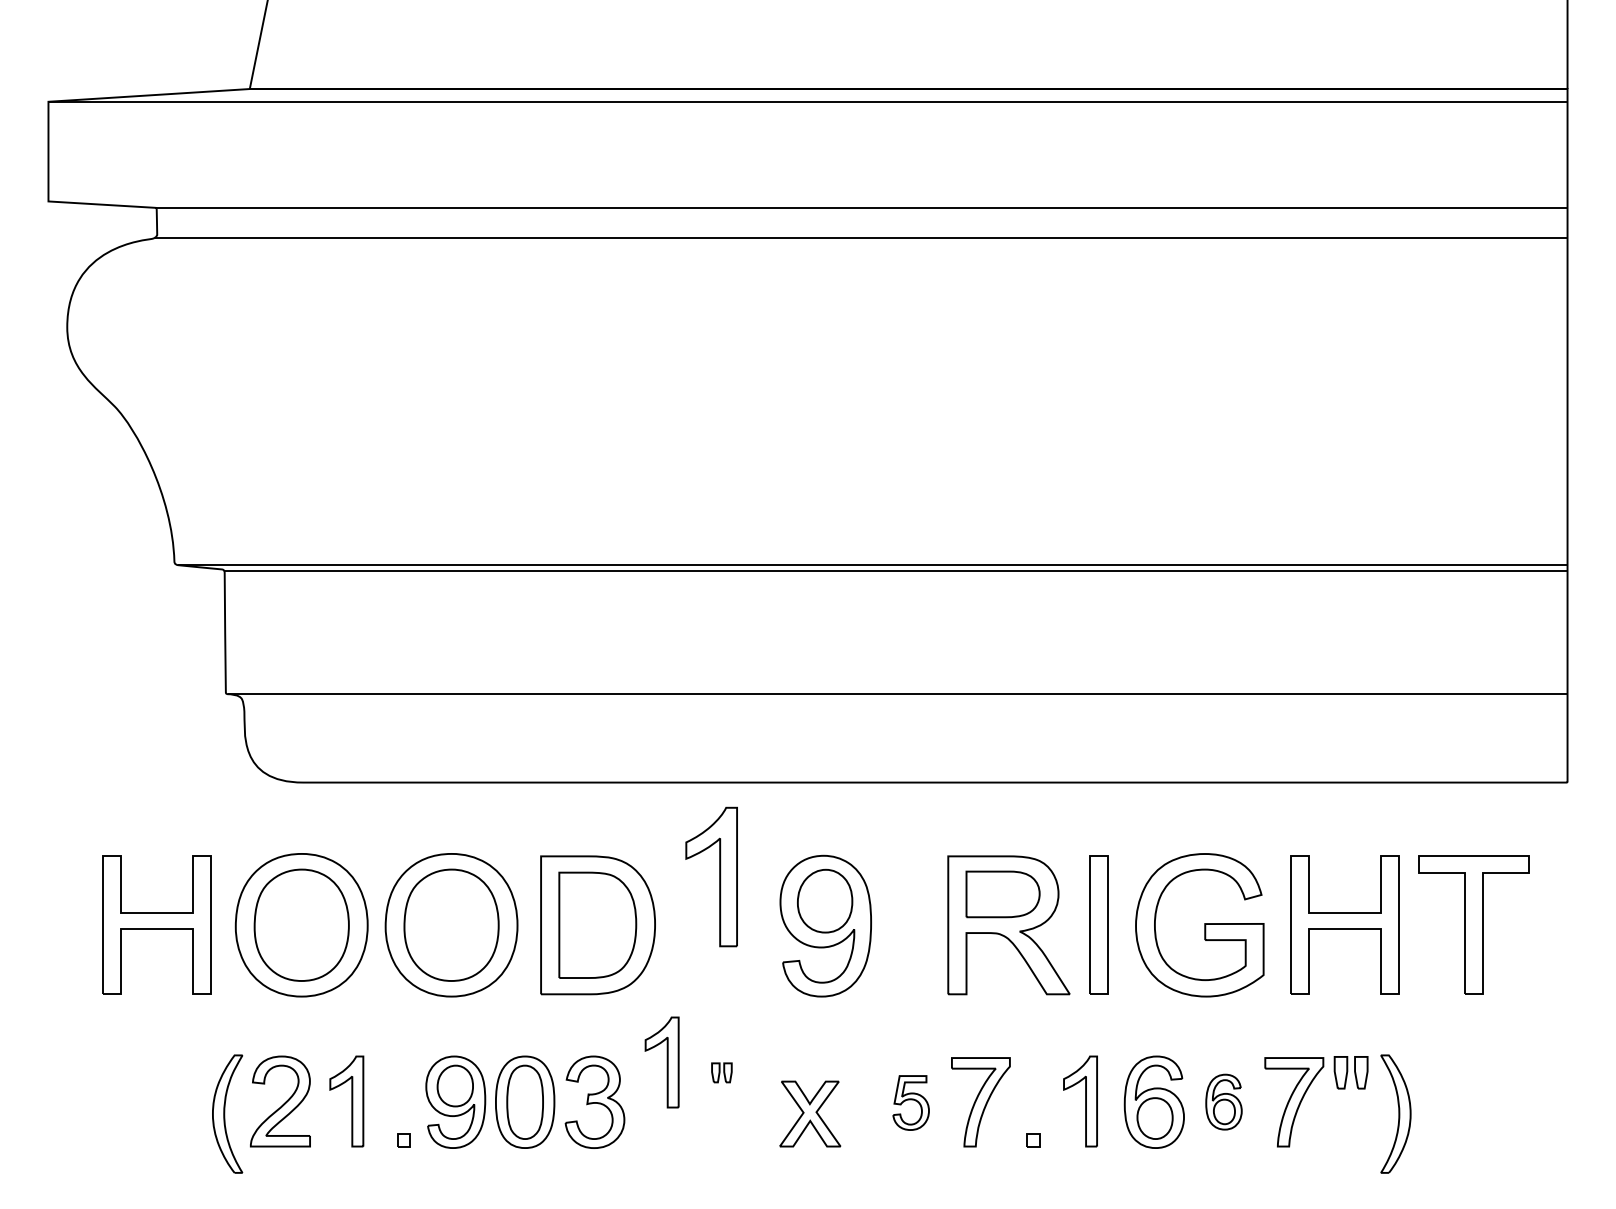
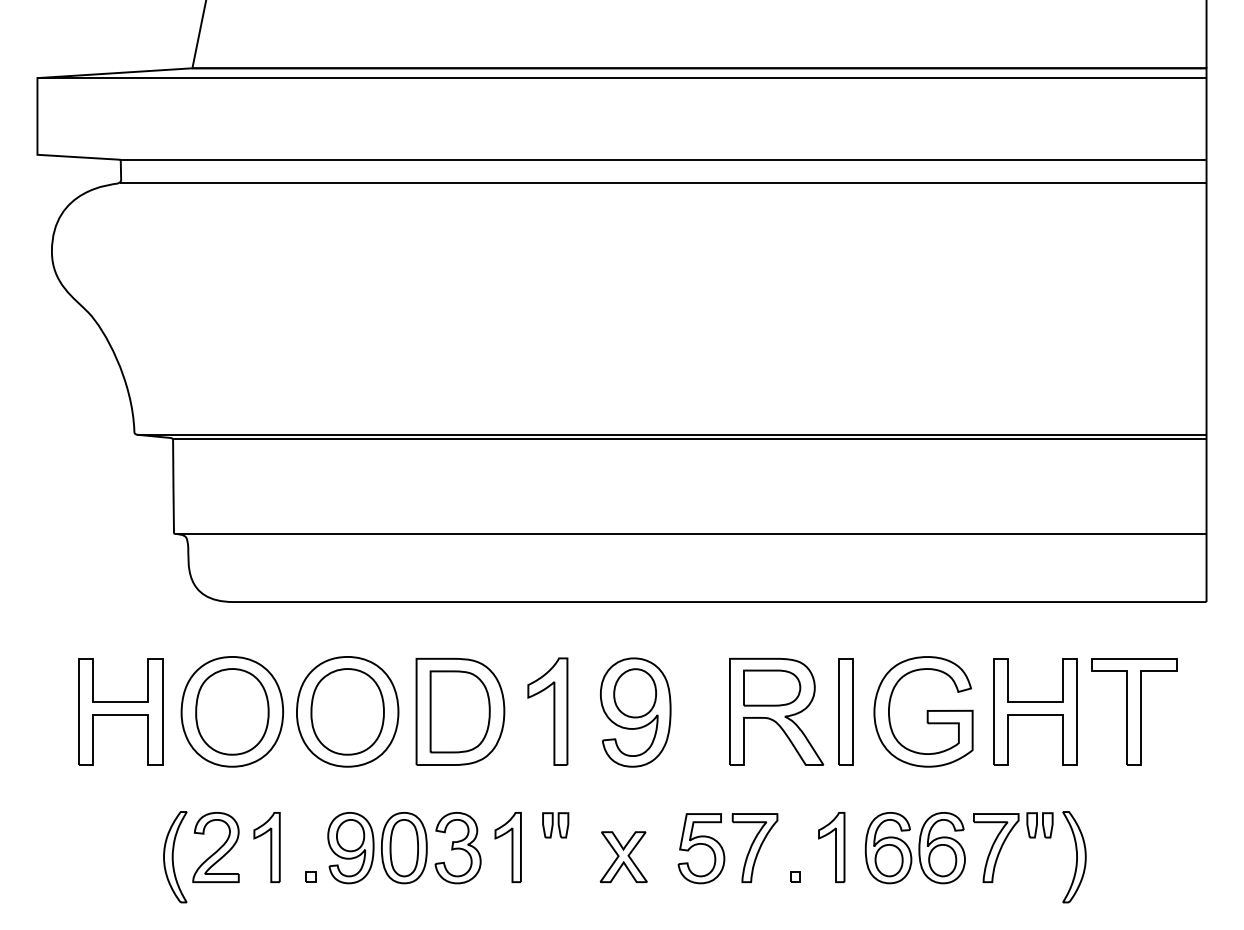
part: (719, 876) -> (553, 711), moved
part: (661, 1062) -> (507, 847), moved
part: (721, 1072) -> (555, 825), size x1.67
part: (1223, 1101) -> (941, 847), size x1.67
part: (910, 1102) -> (700, 848), size x1.67

